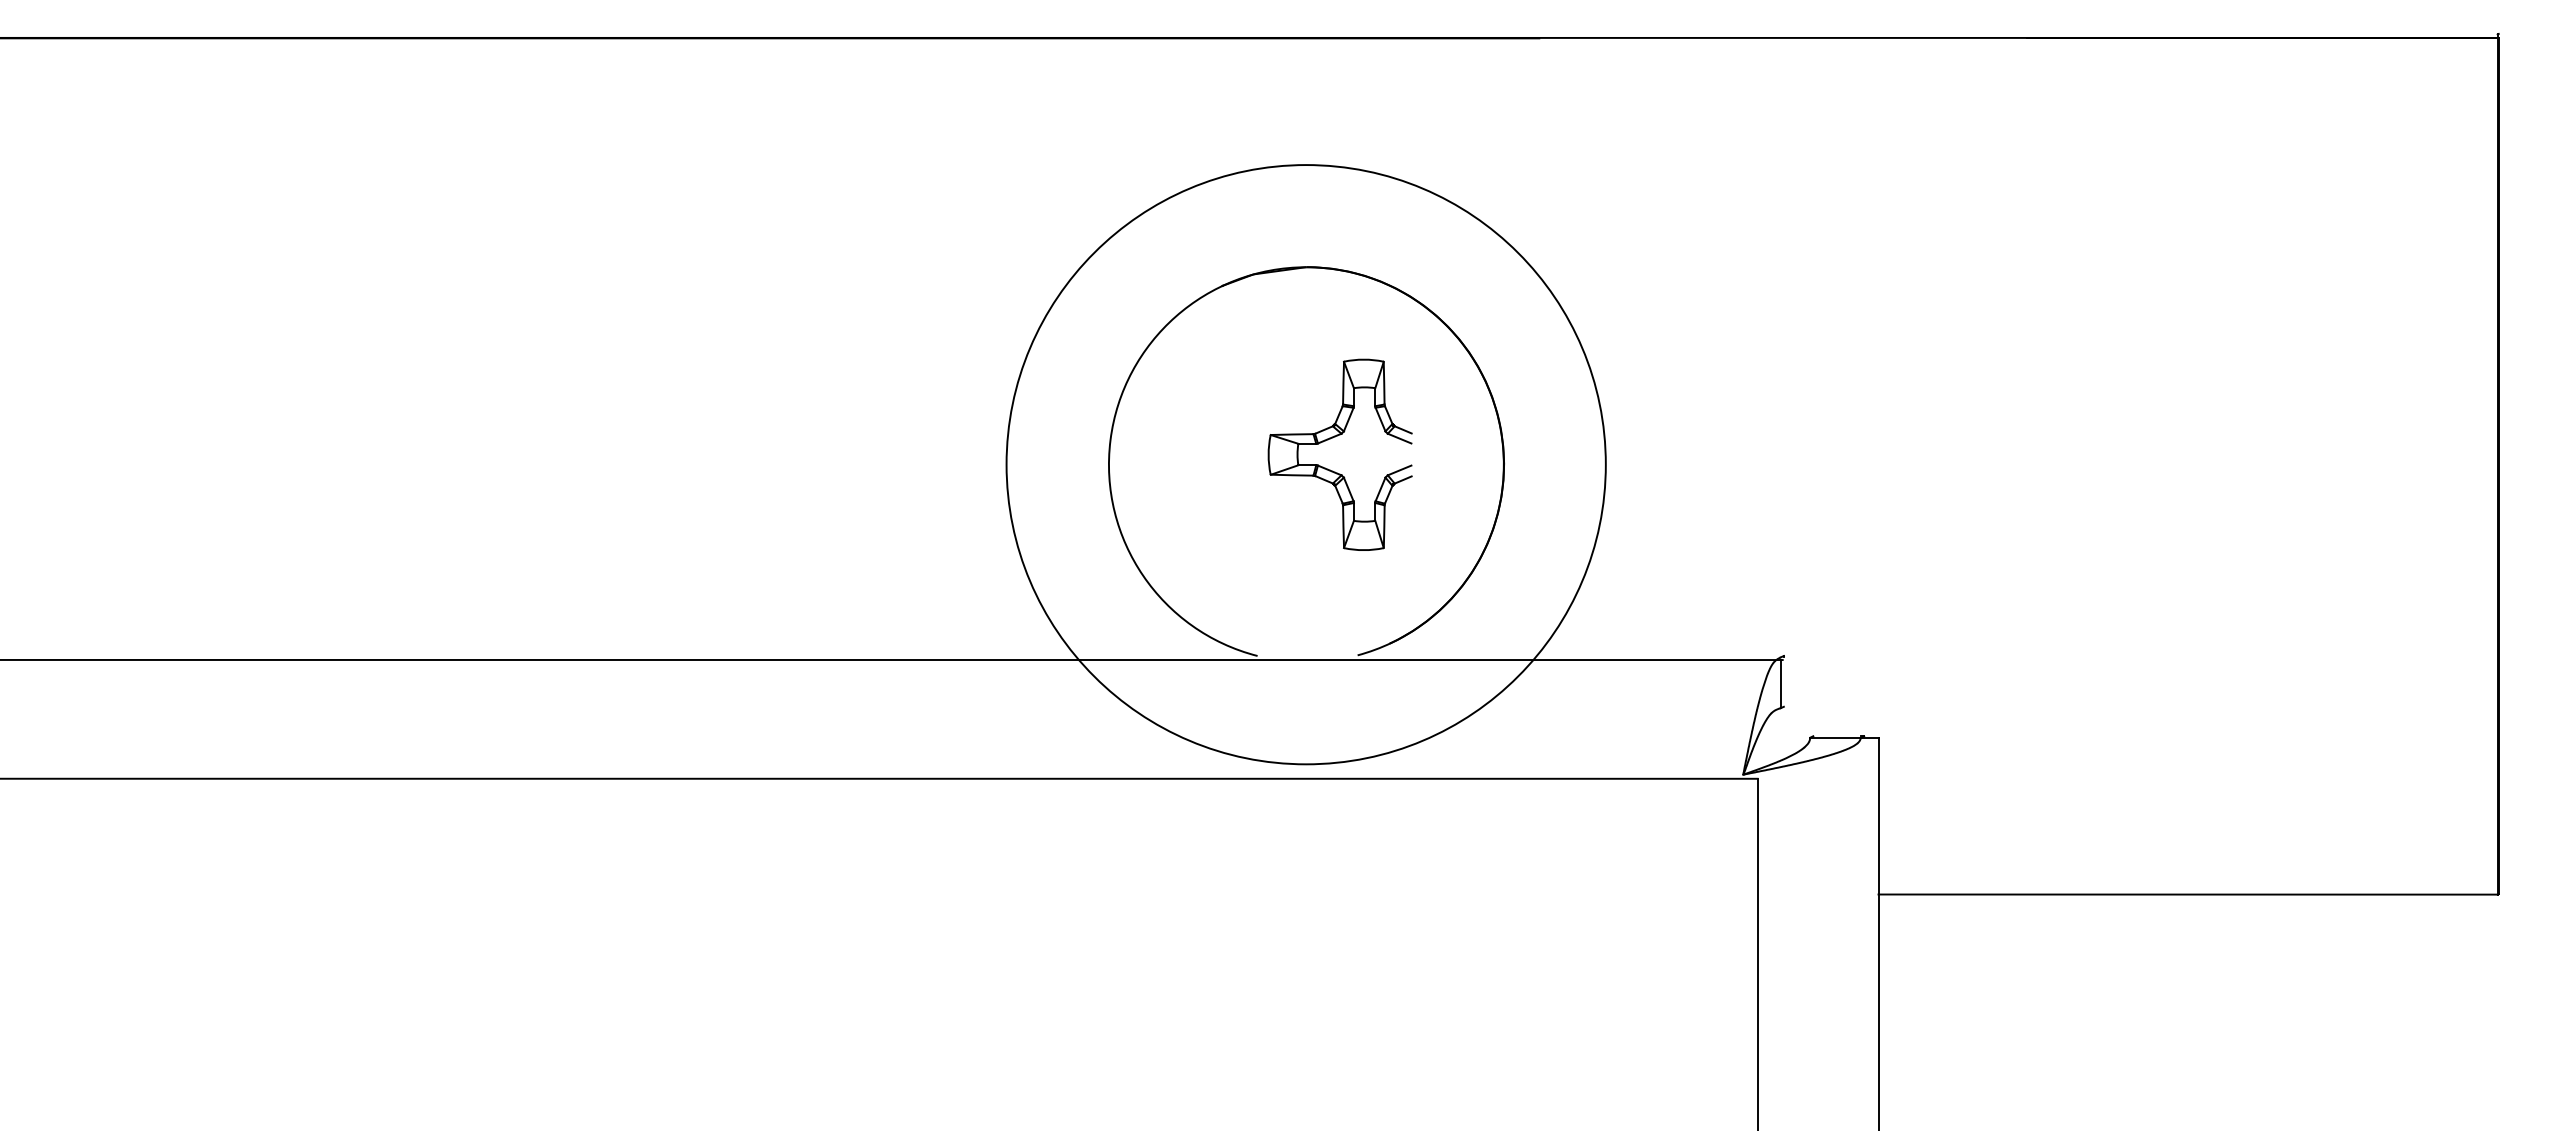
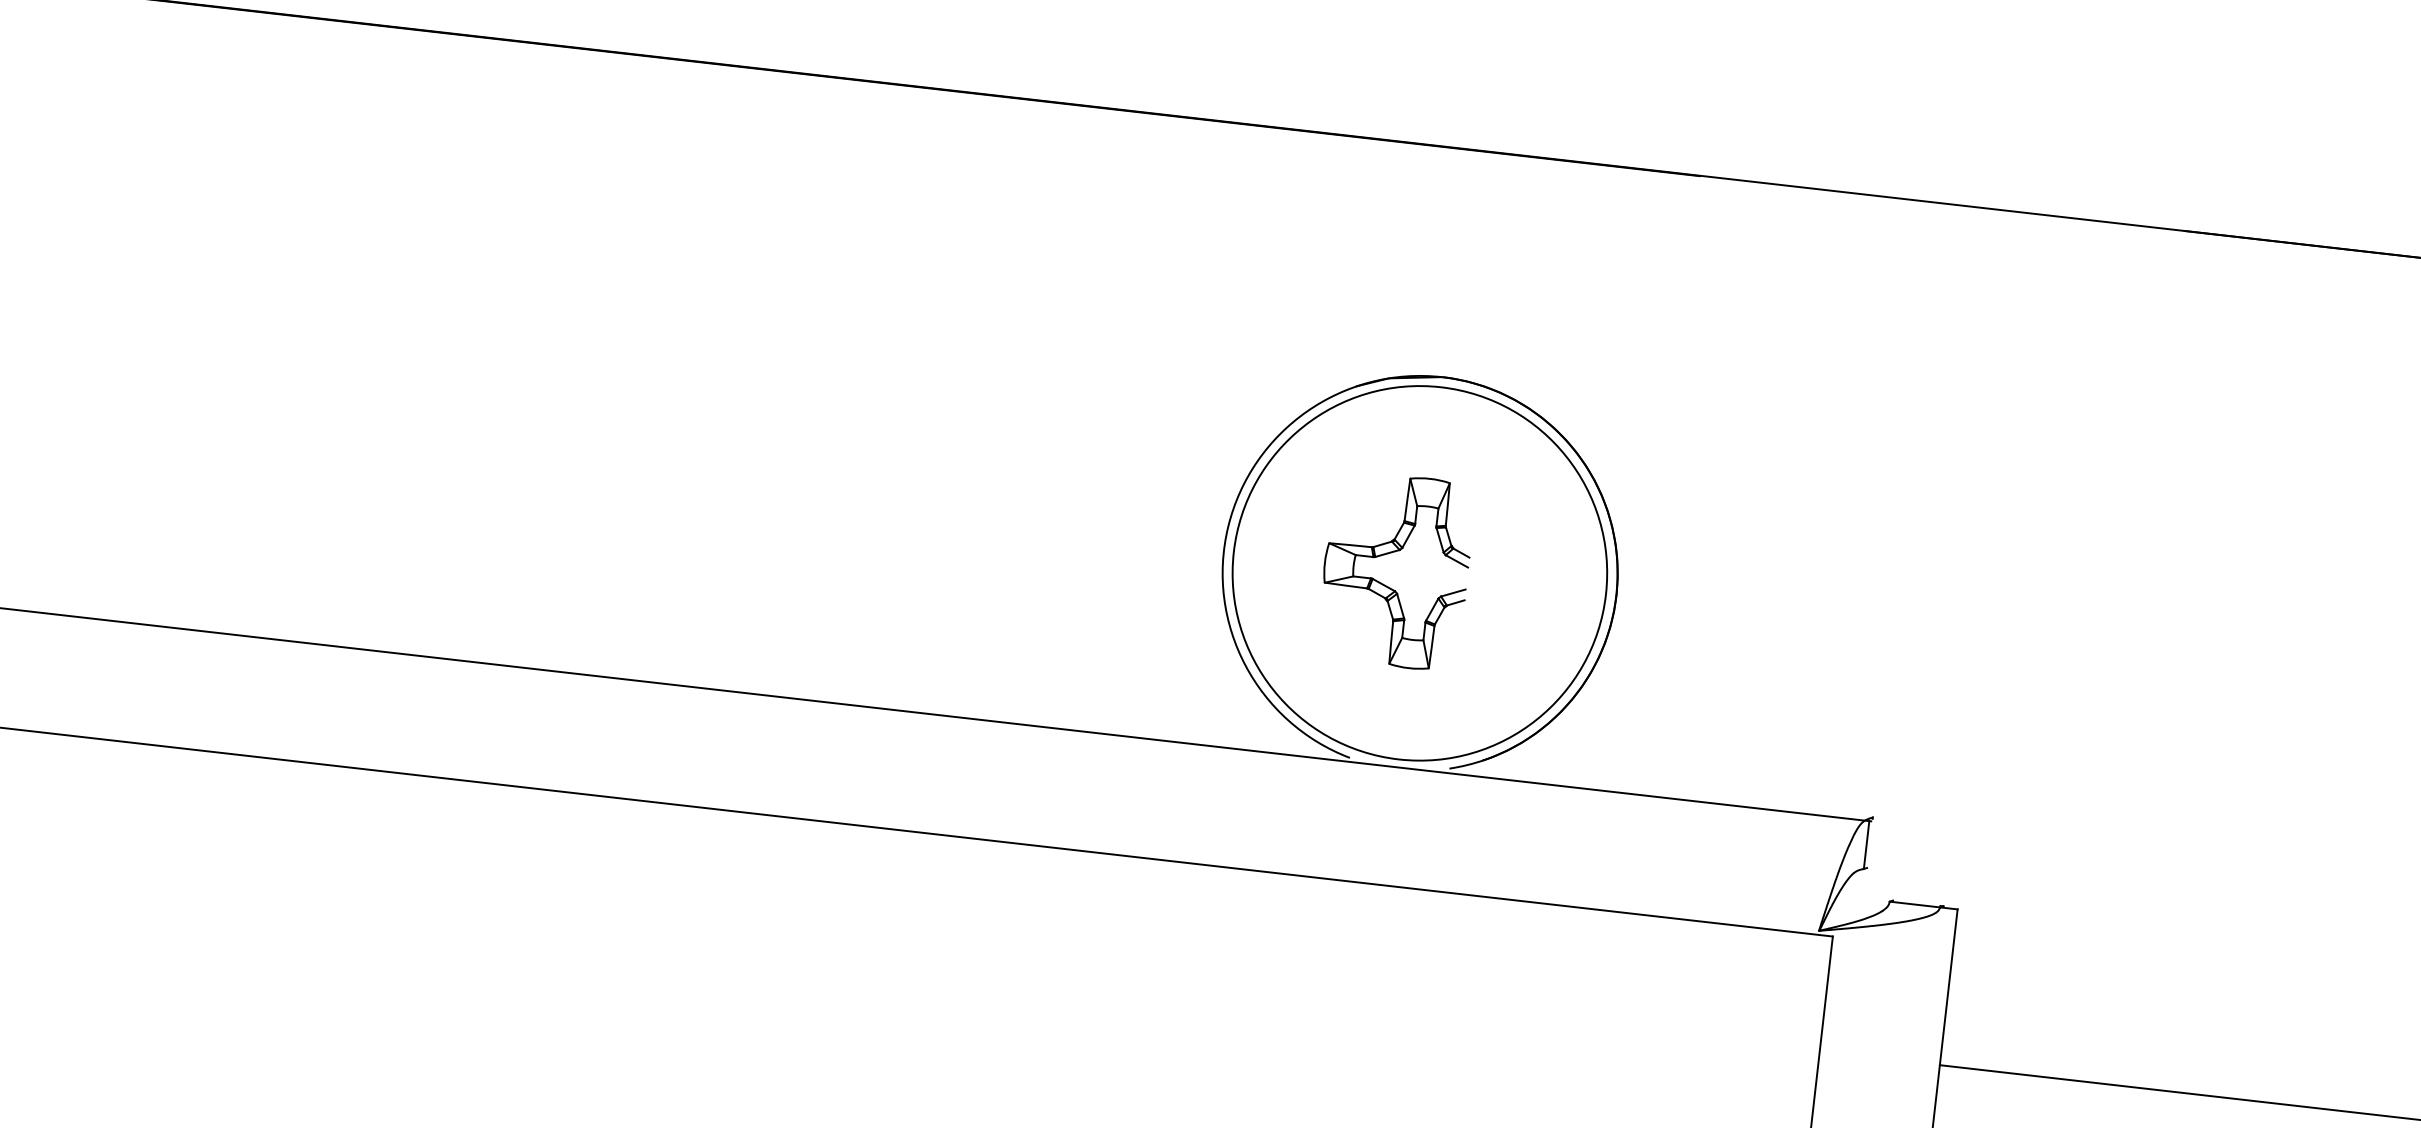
part: (1335, 437) -> (1393, 553), moved
circle: (1305, 464) -> (1419, 573), size x0.62

